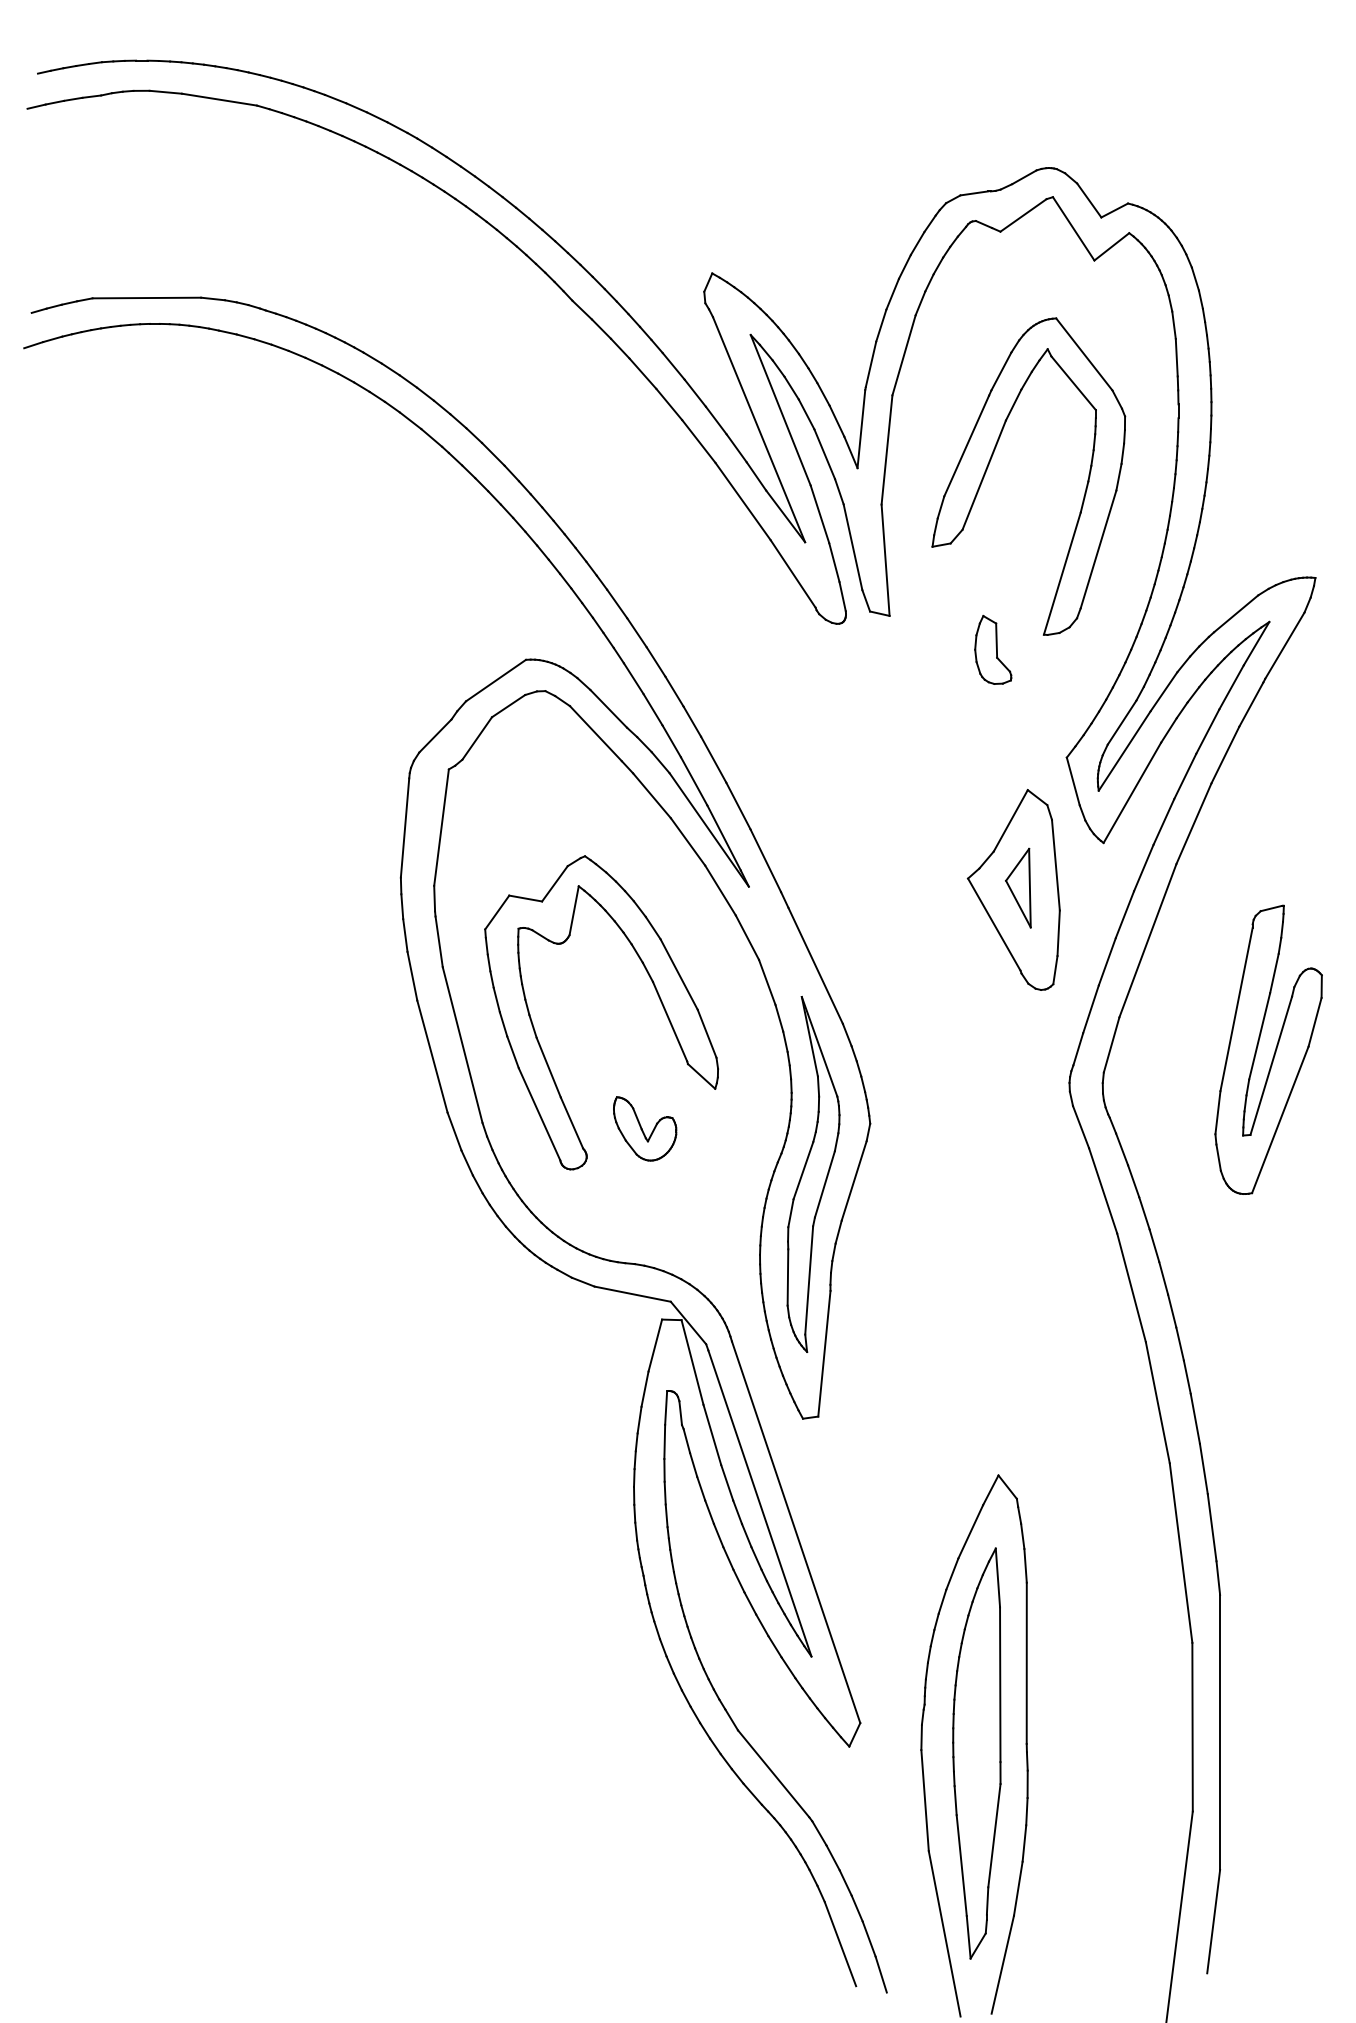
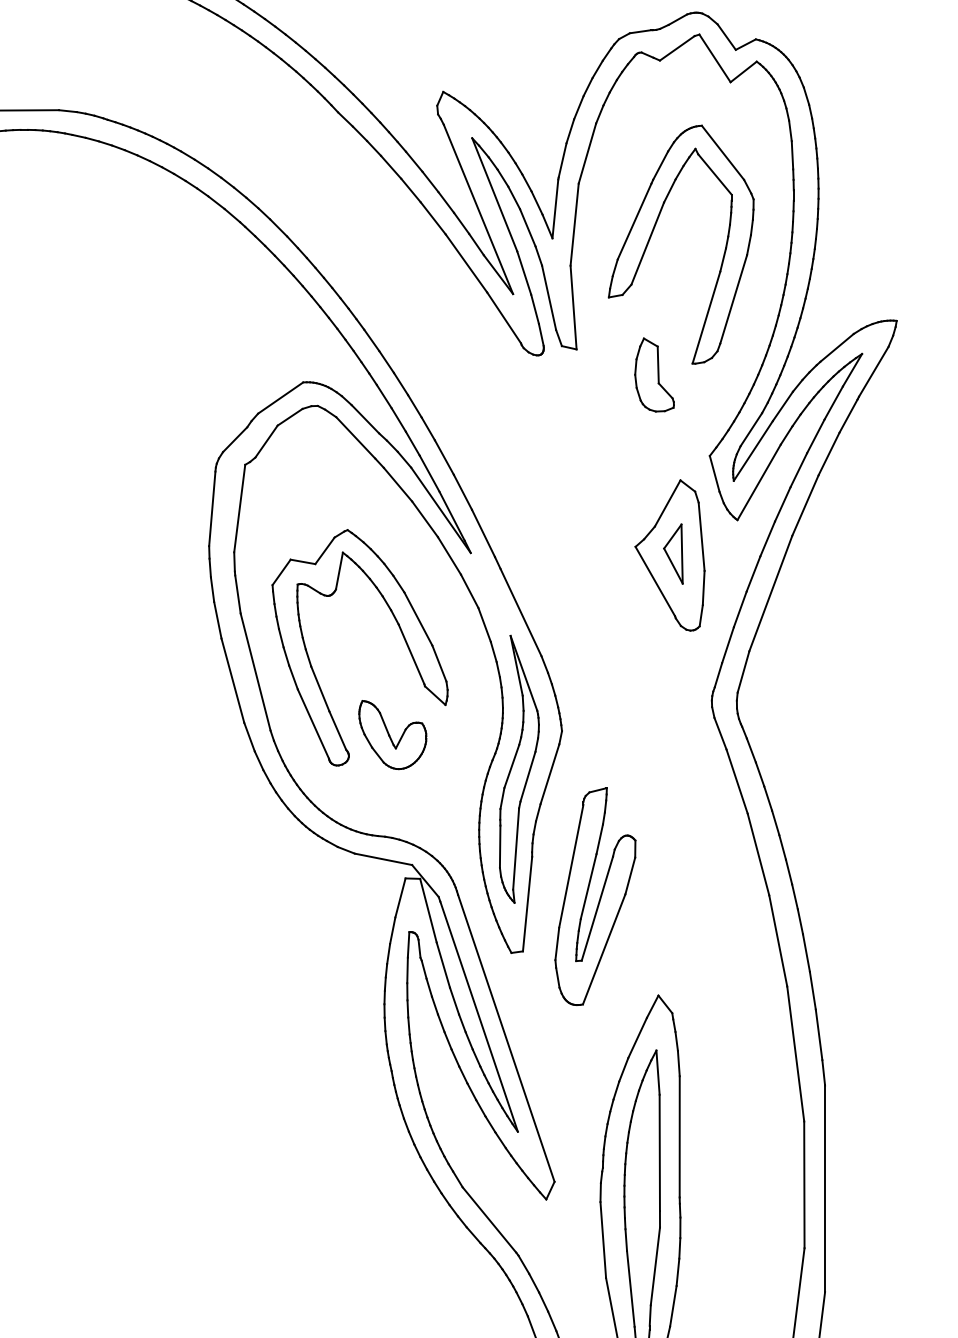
part: (992, 649) -> (653, 374), size x1.43
part: (1274, 1051) -> (599, 897), moved
part: (644, 1128) -> (392, 734), size x1.43

